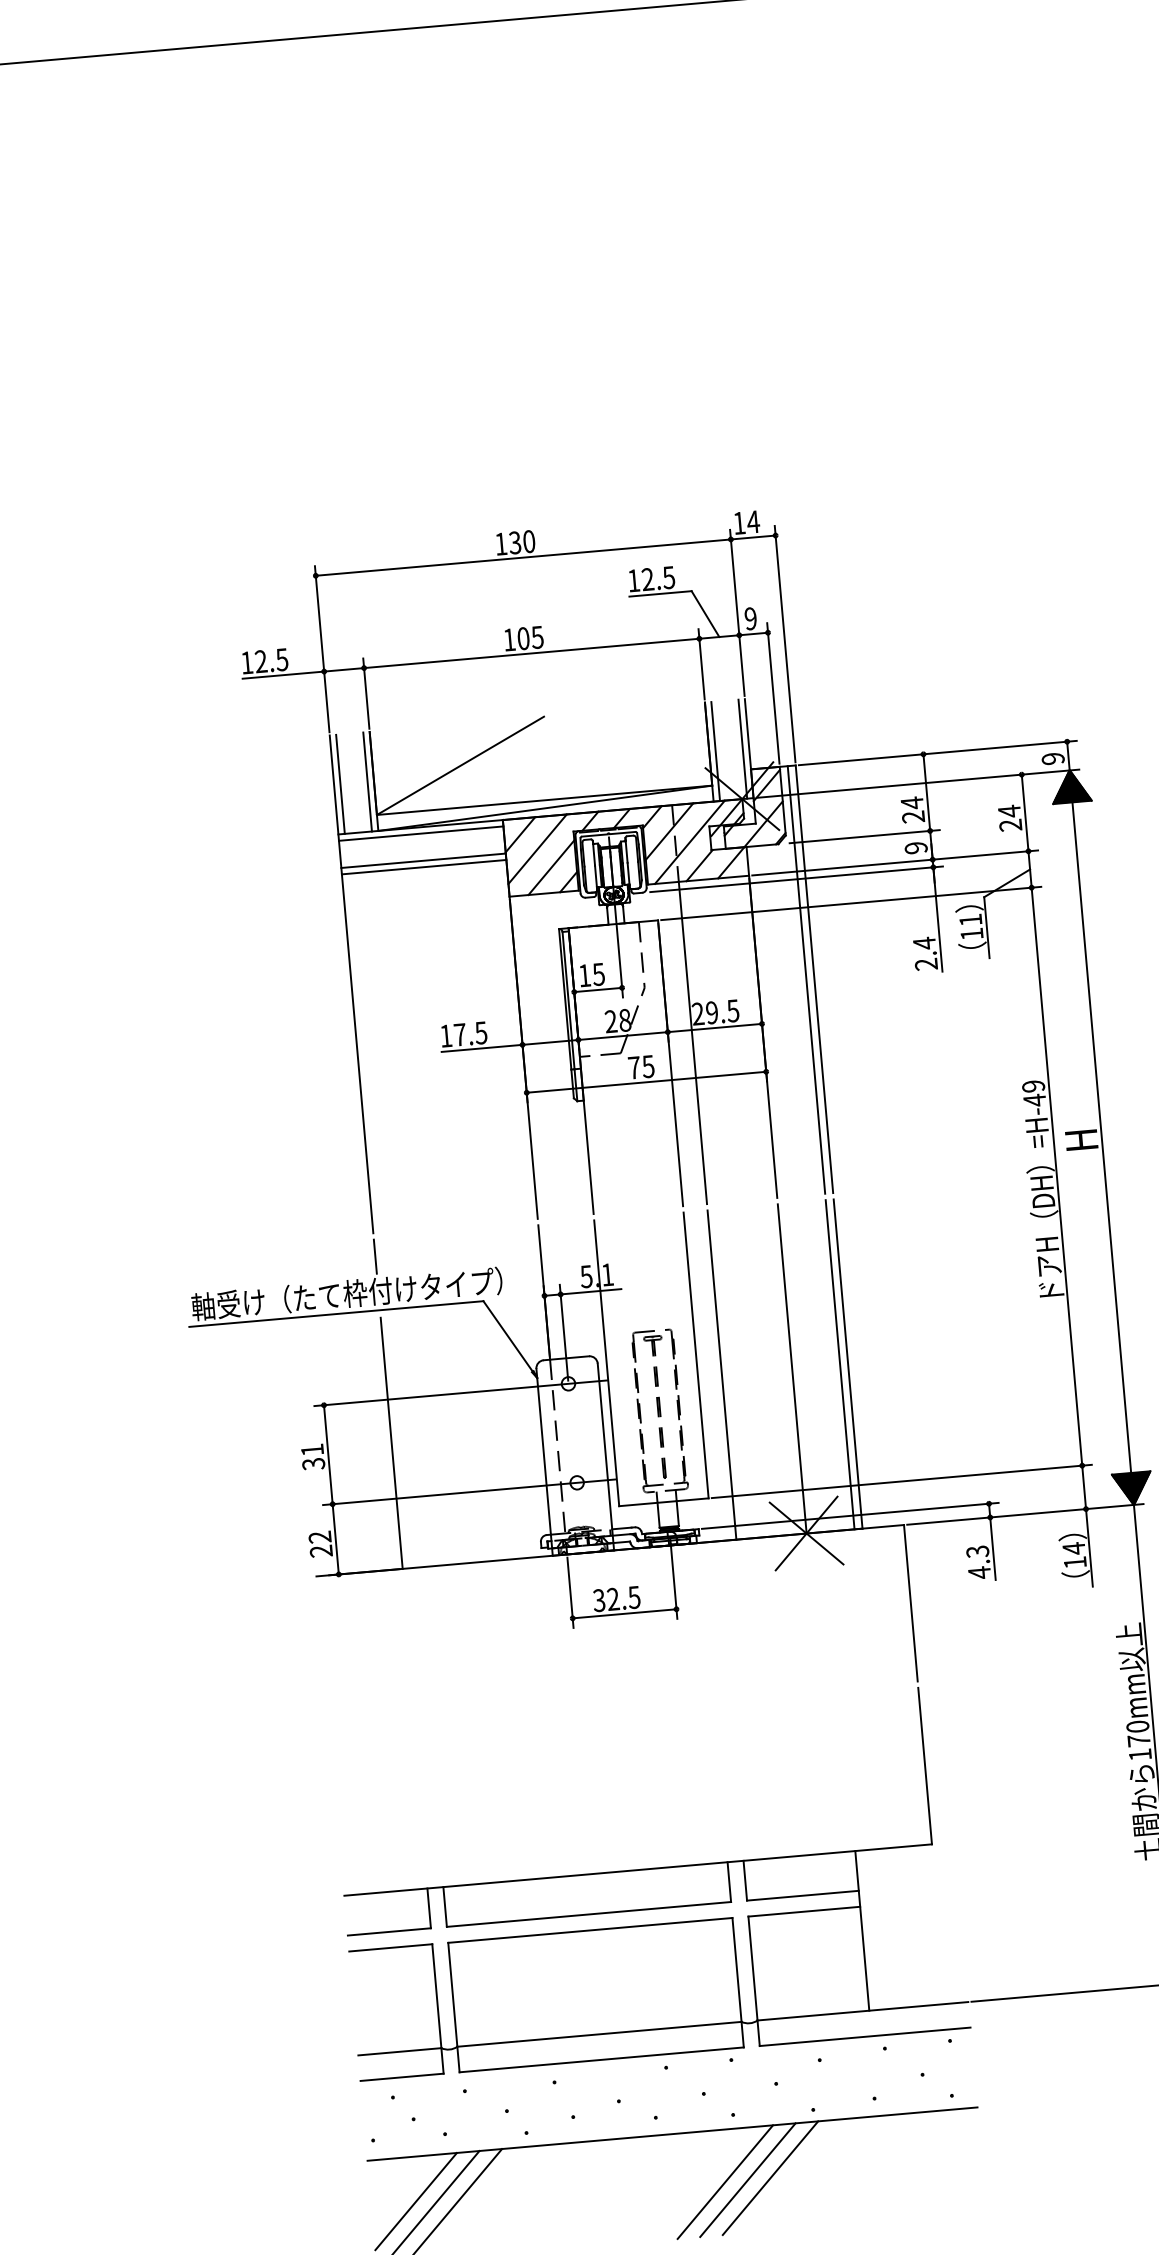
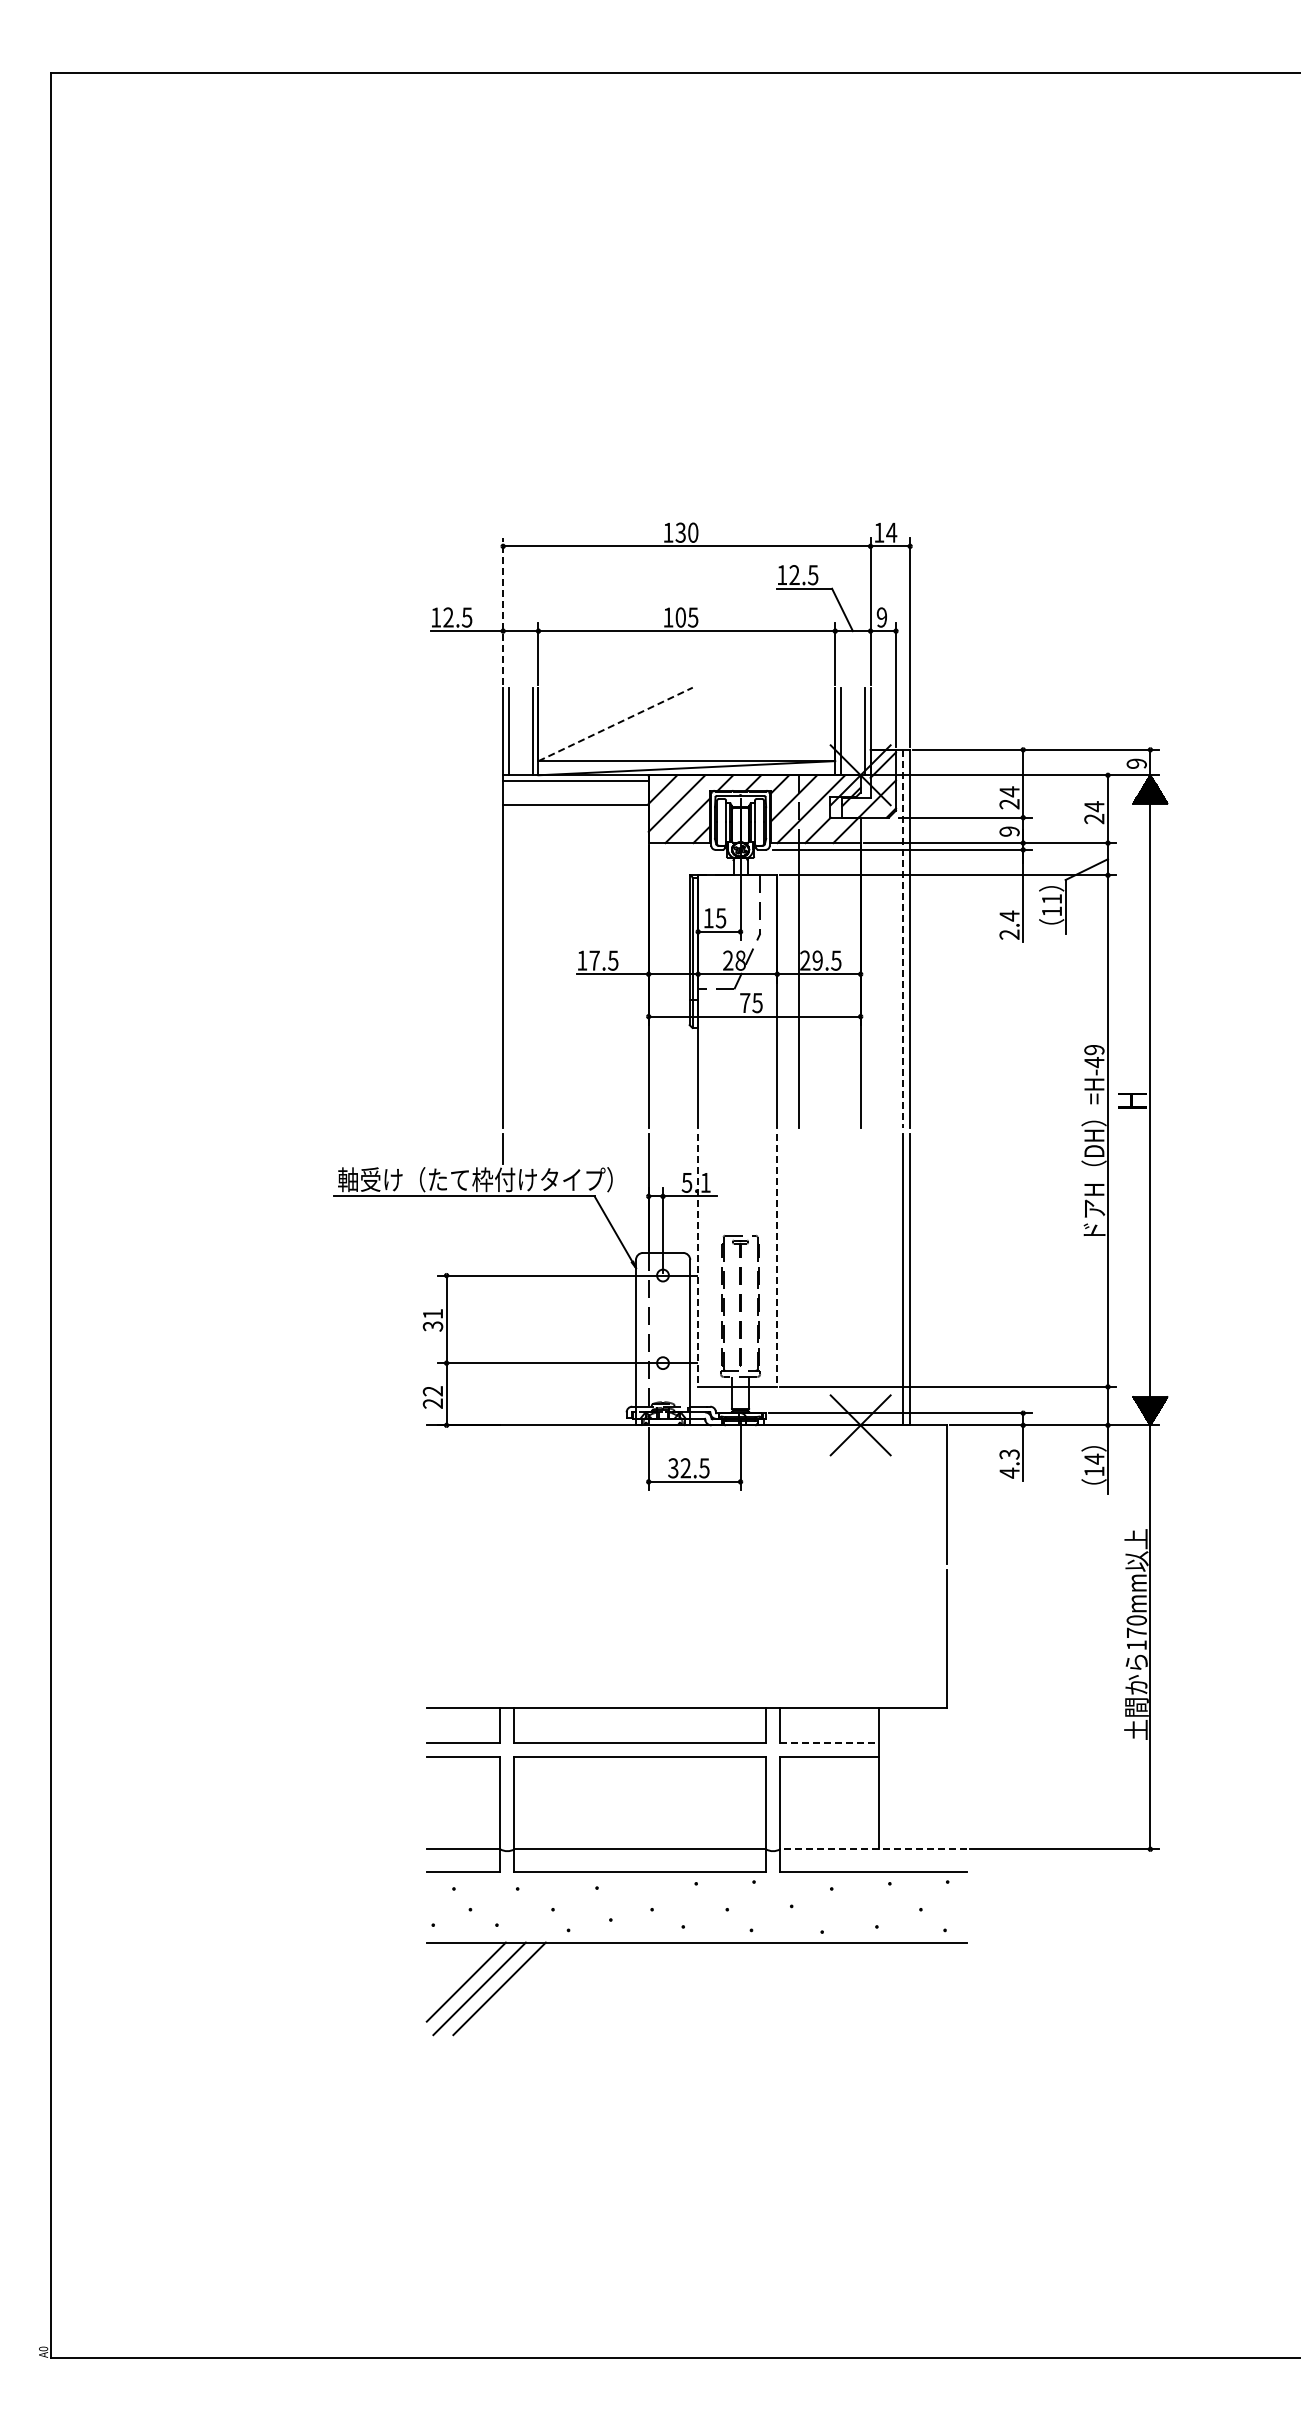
line: (322, 648) -> (503, 610), solid -> dashed
line: (461, 765) -> (616, 724), solid -> dashed
line: (423, 867) -> (575, 810), removed
line: (806, 980) -> (903, 939), solid -> dashed
line: (696, 1355) -> (777, 1260), solid -> dashed
line: (607, 1363) -> (698, 1260), solid -> dashed
line: (792, 1368) -> (860, 1279), removed
line: (721, 1374) -> (798, 1279), removed
line: (392, 1443) -> (503, 1314), removed
line: (803, 1895) -> (830, 1743), solid -> dashed
line: (861, 2011) -> (872, 1849), solid -> dashed
line: (770, 2177) -> (779, 1988), removed
line: (747, 2179) -> (759, 1988), removed
line: (725, 2181) -> (739, 1988), removed

